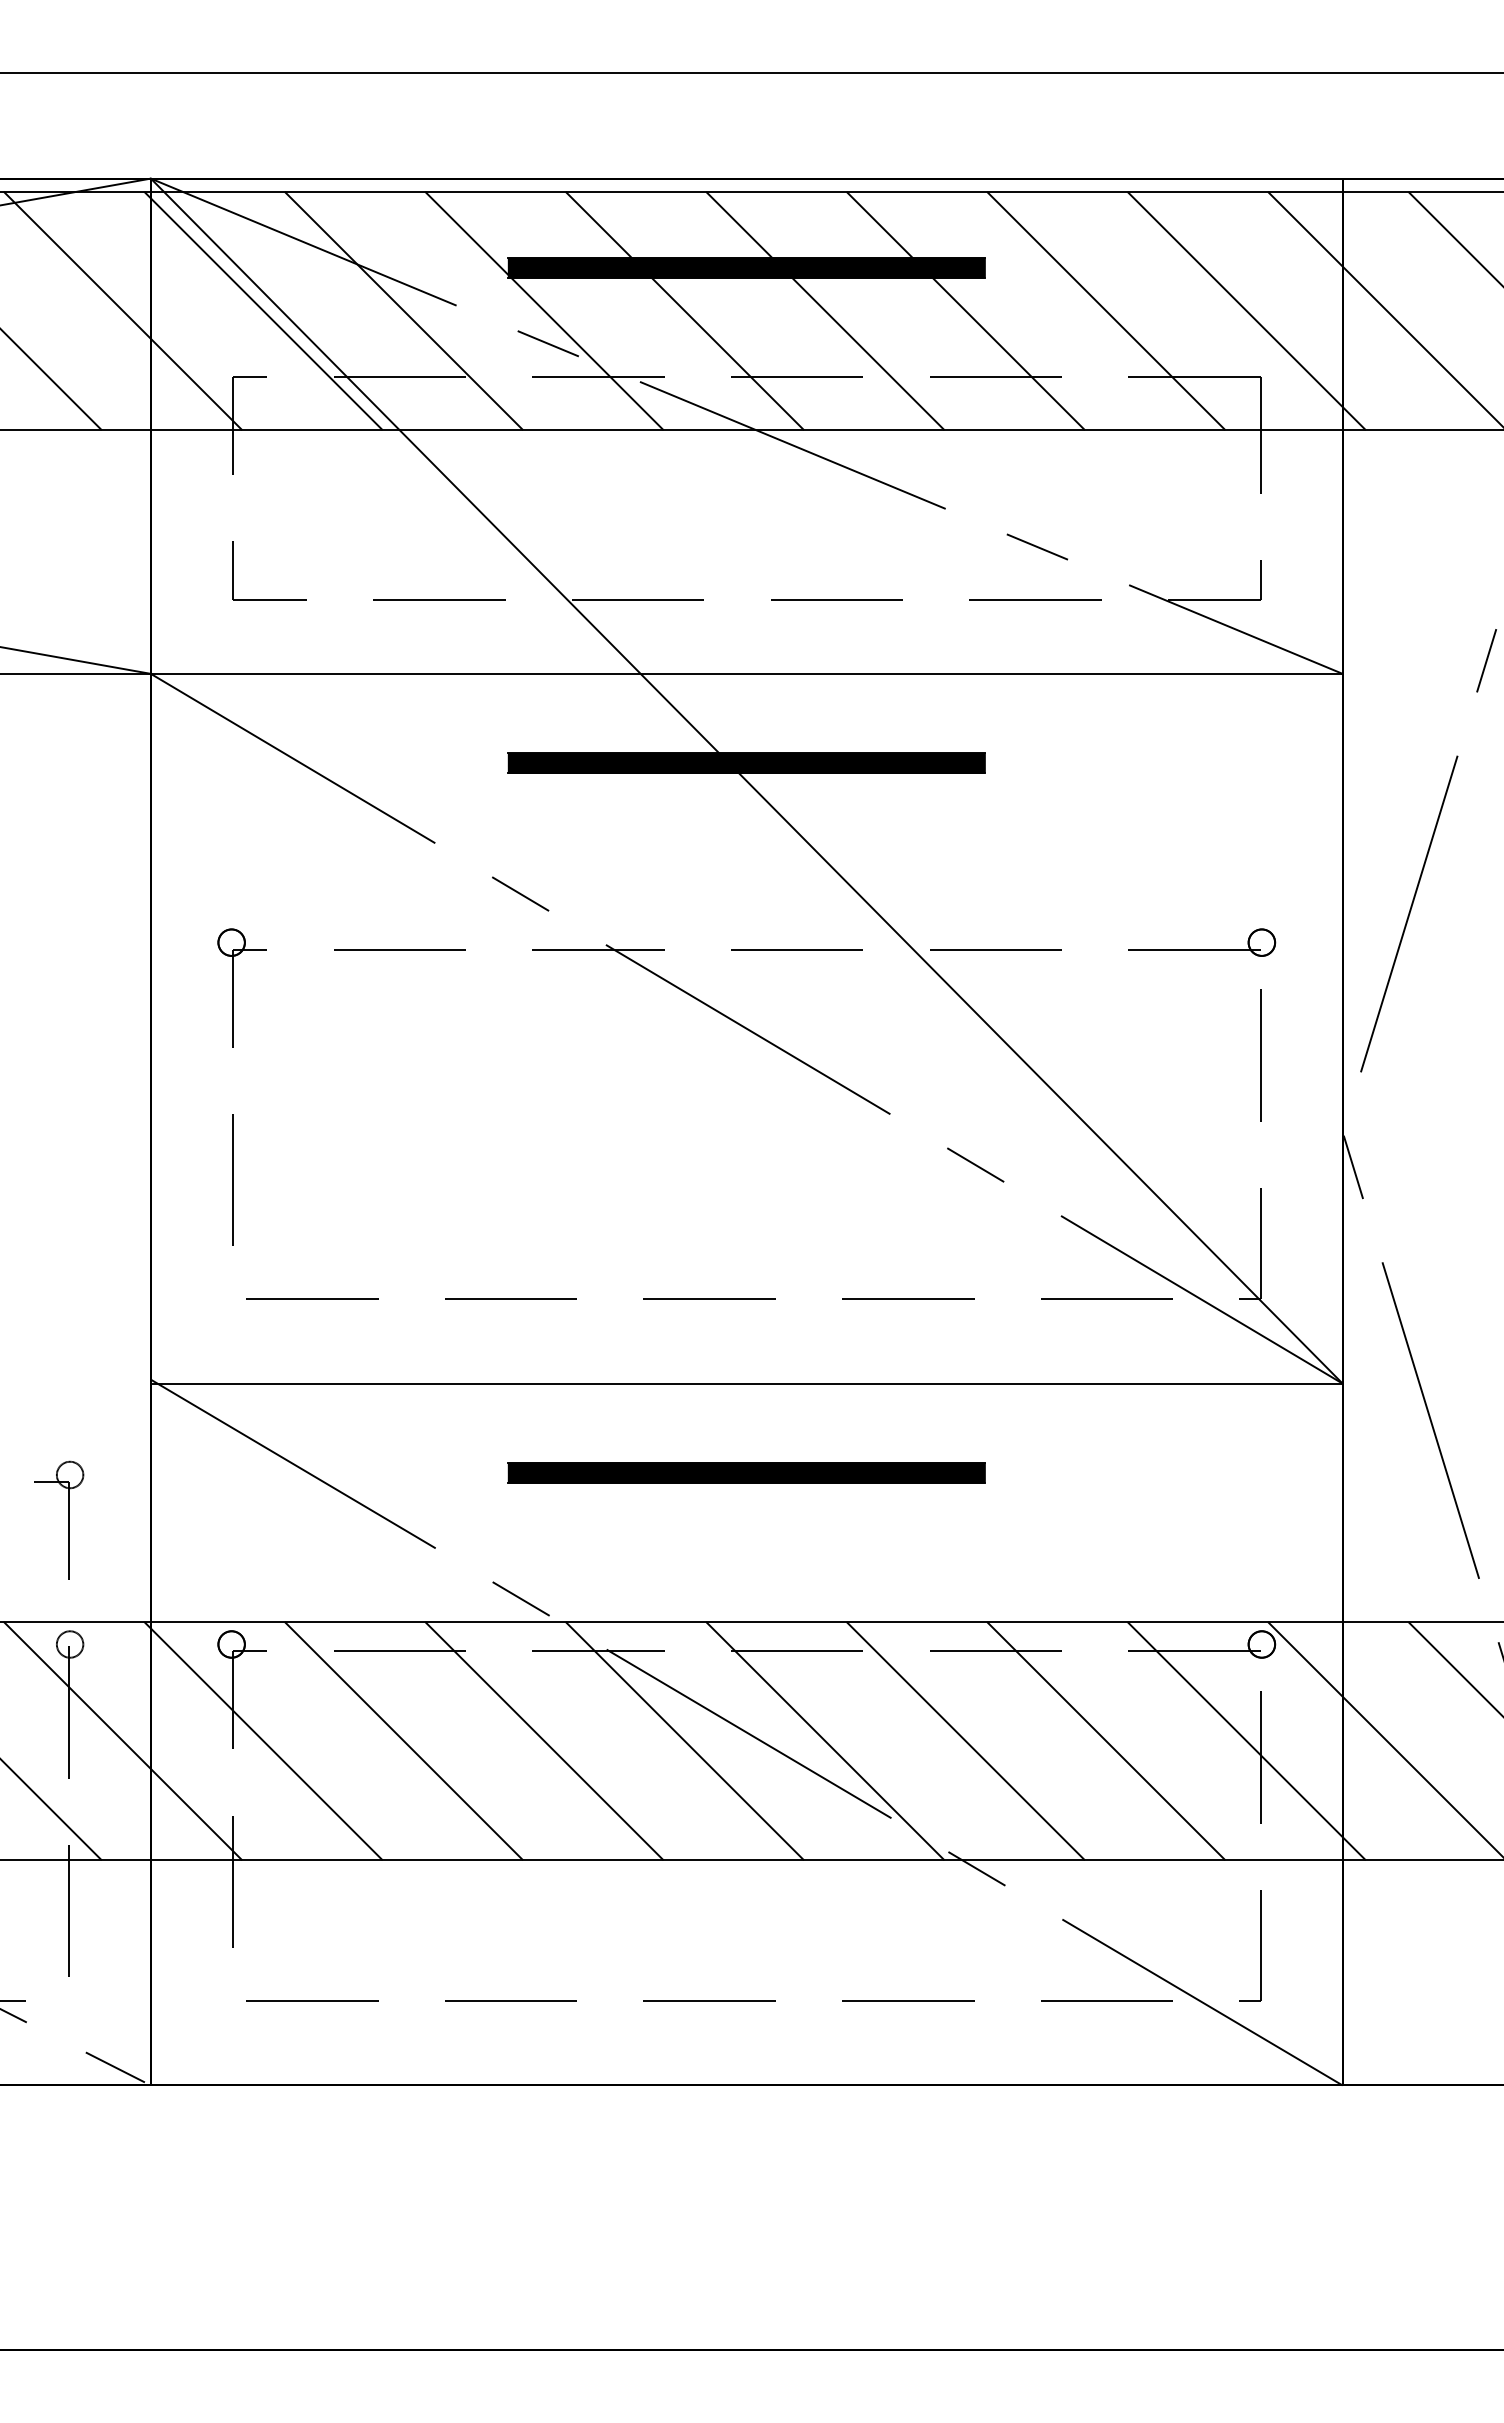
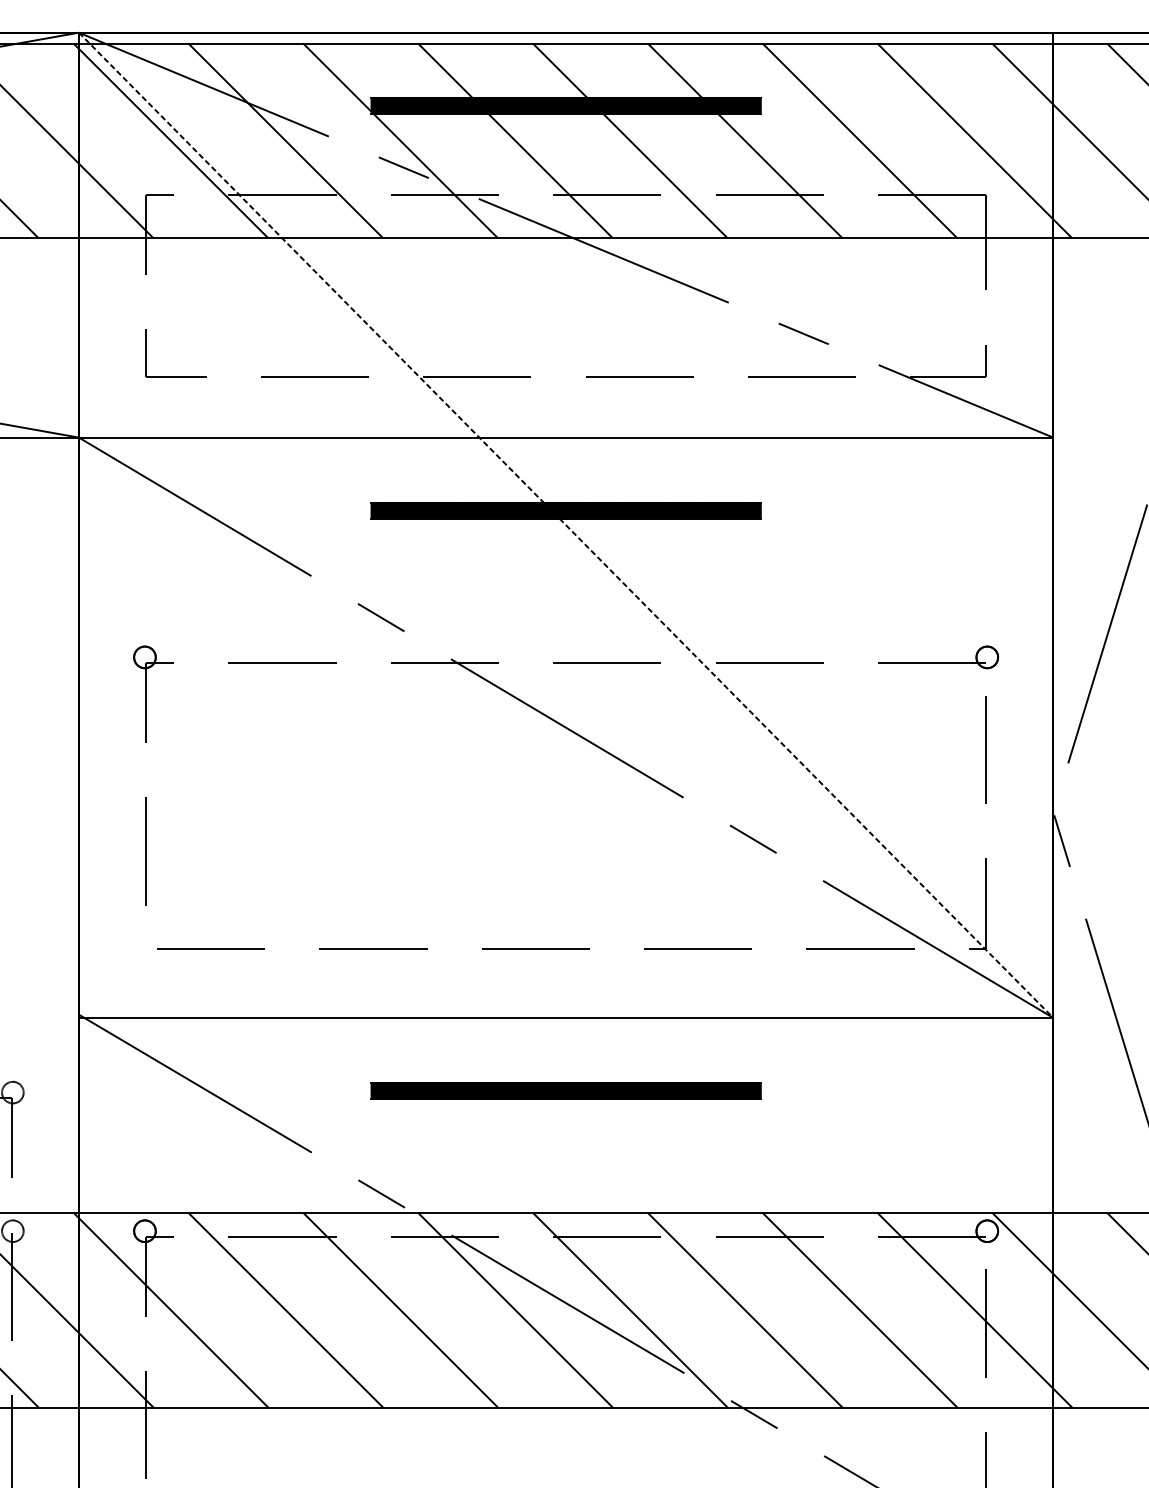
line: (747, 781) -> (566, 525), solid -> dashed

